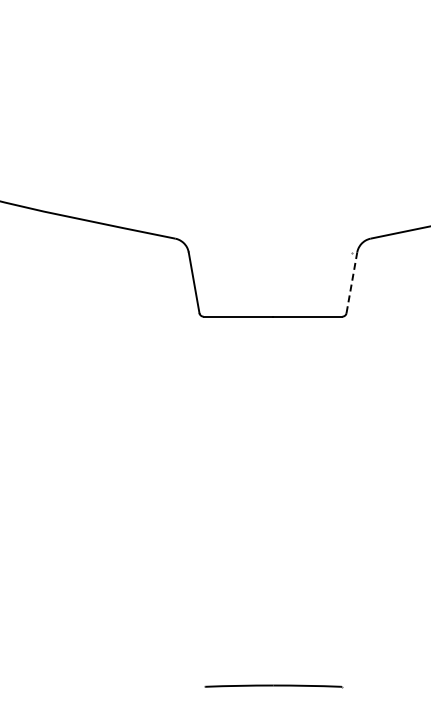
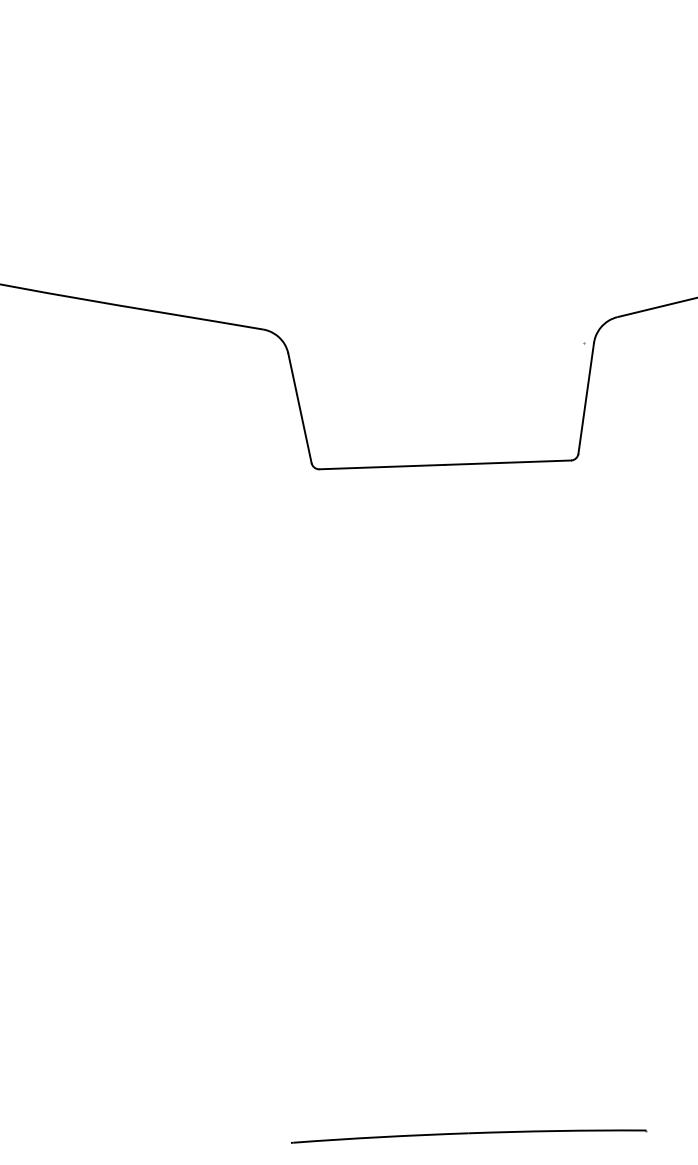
line: (351, 282) -> (585, 397), dashed -> solid
part: (273, 686) -> (469, 1135), size x1.43

